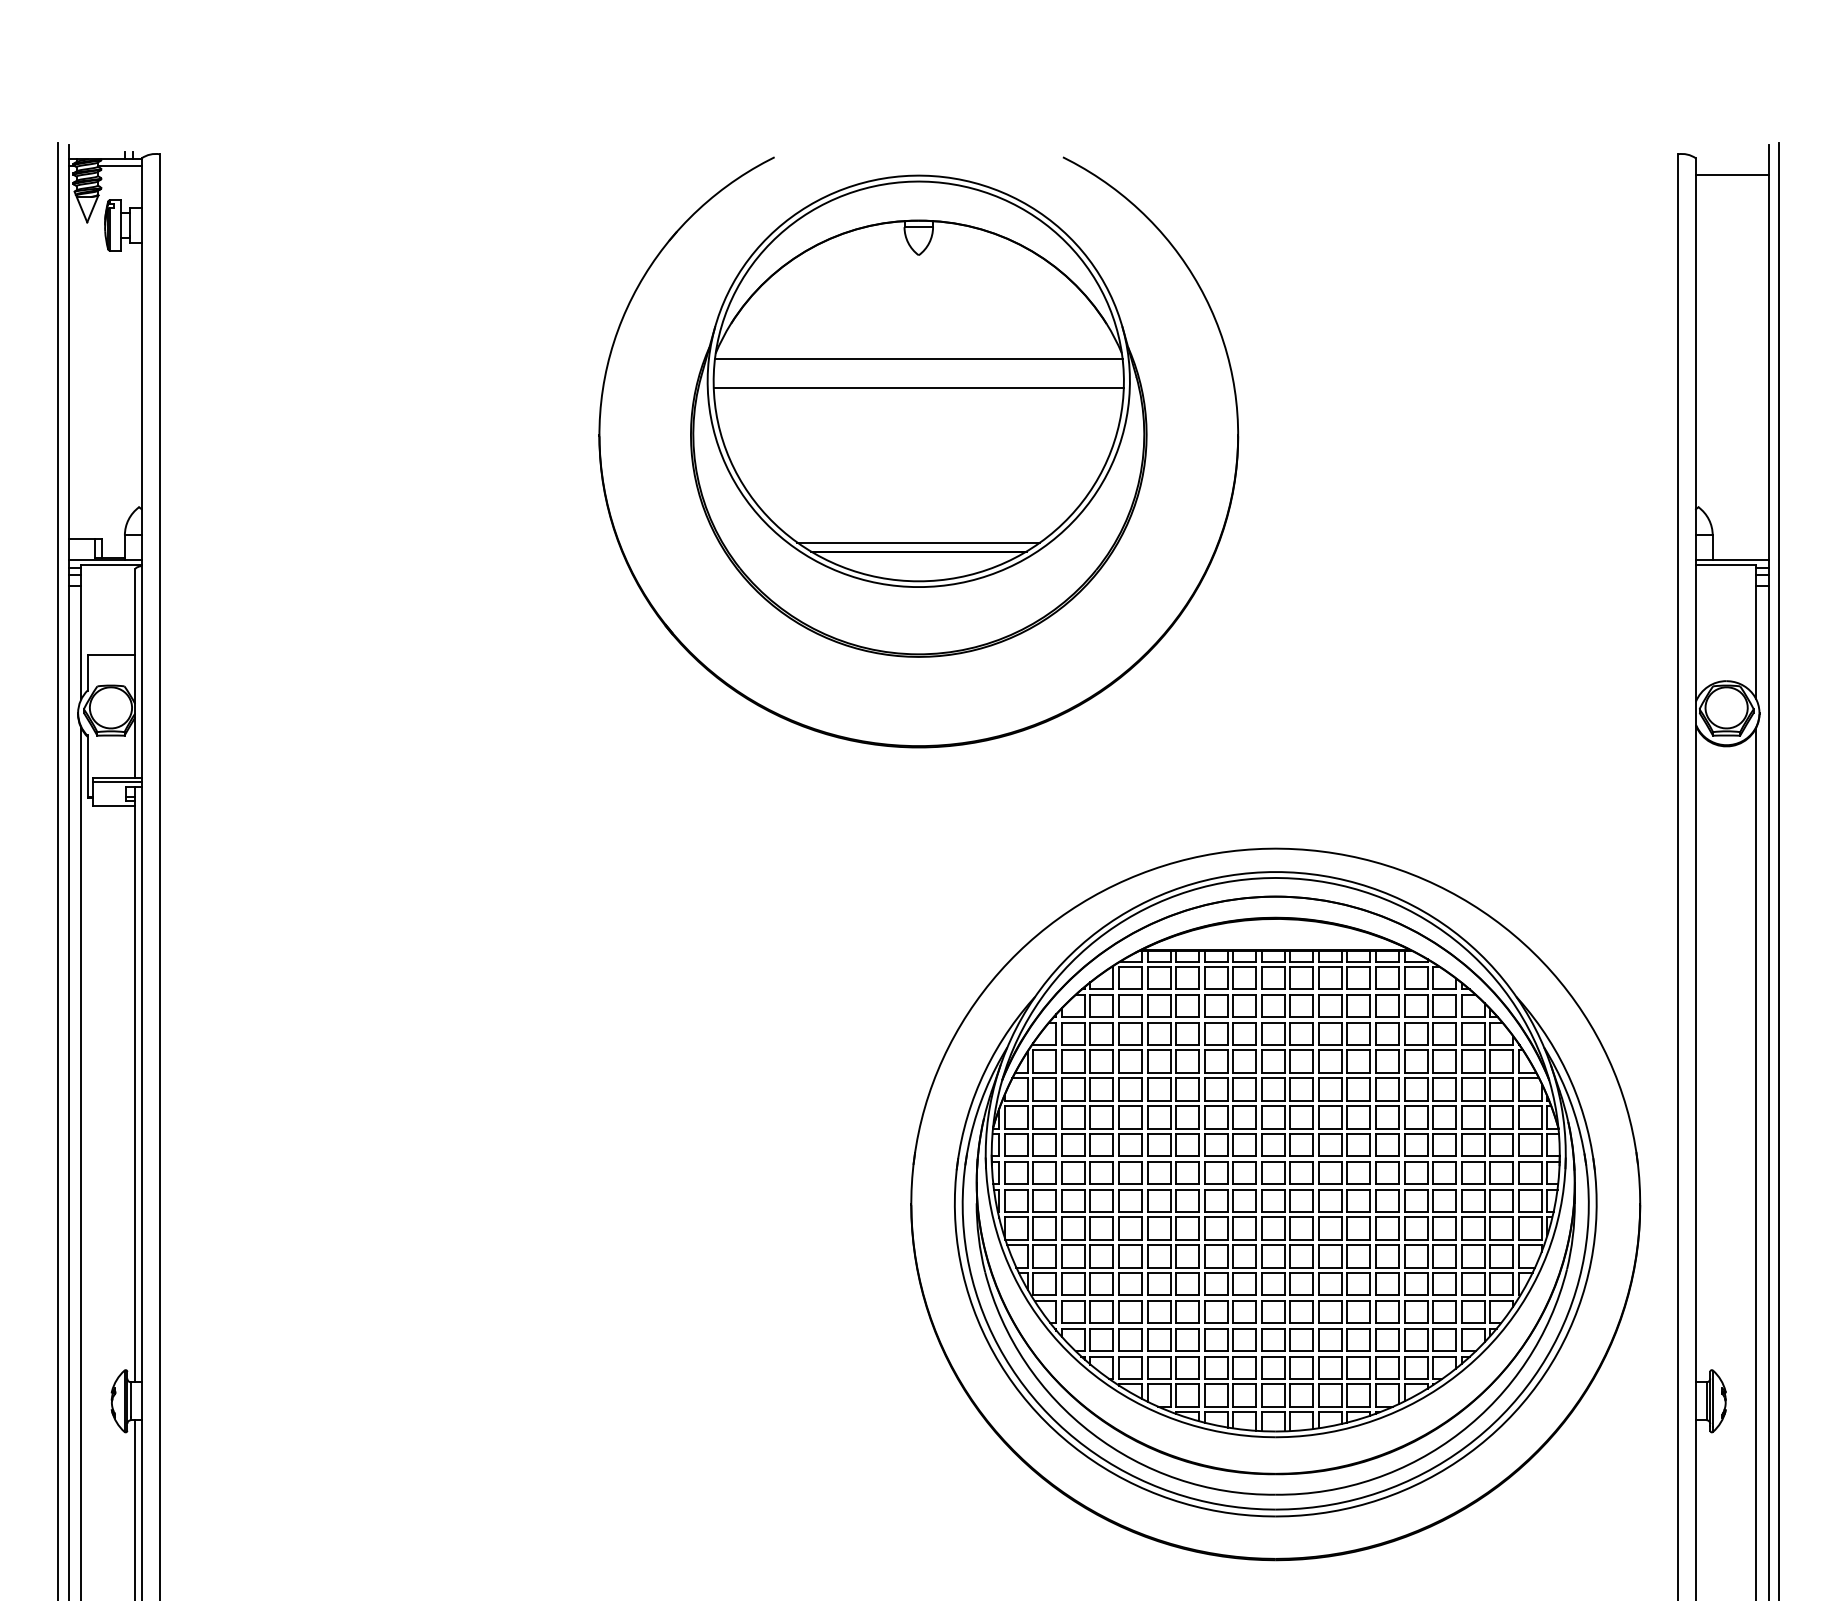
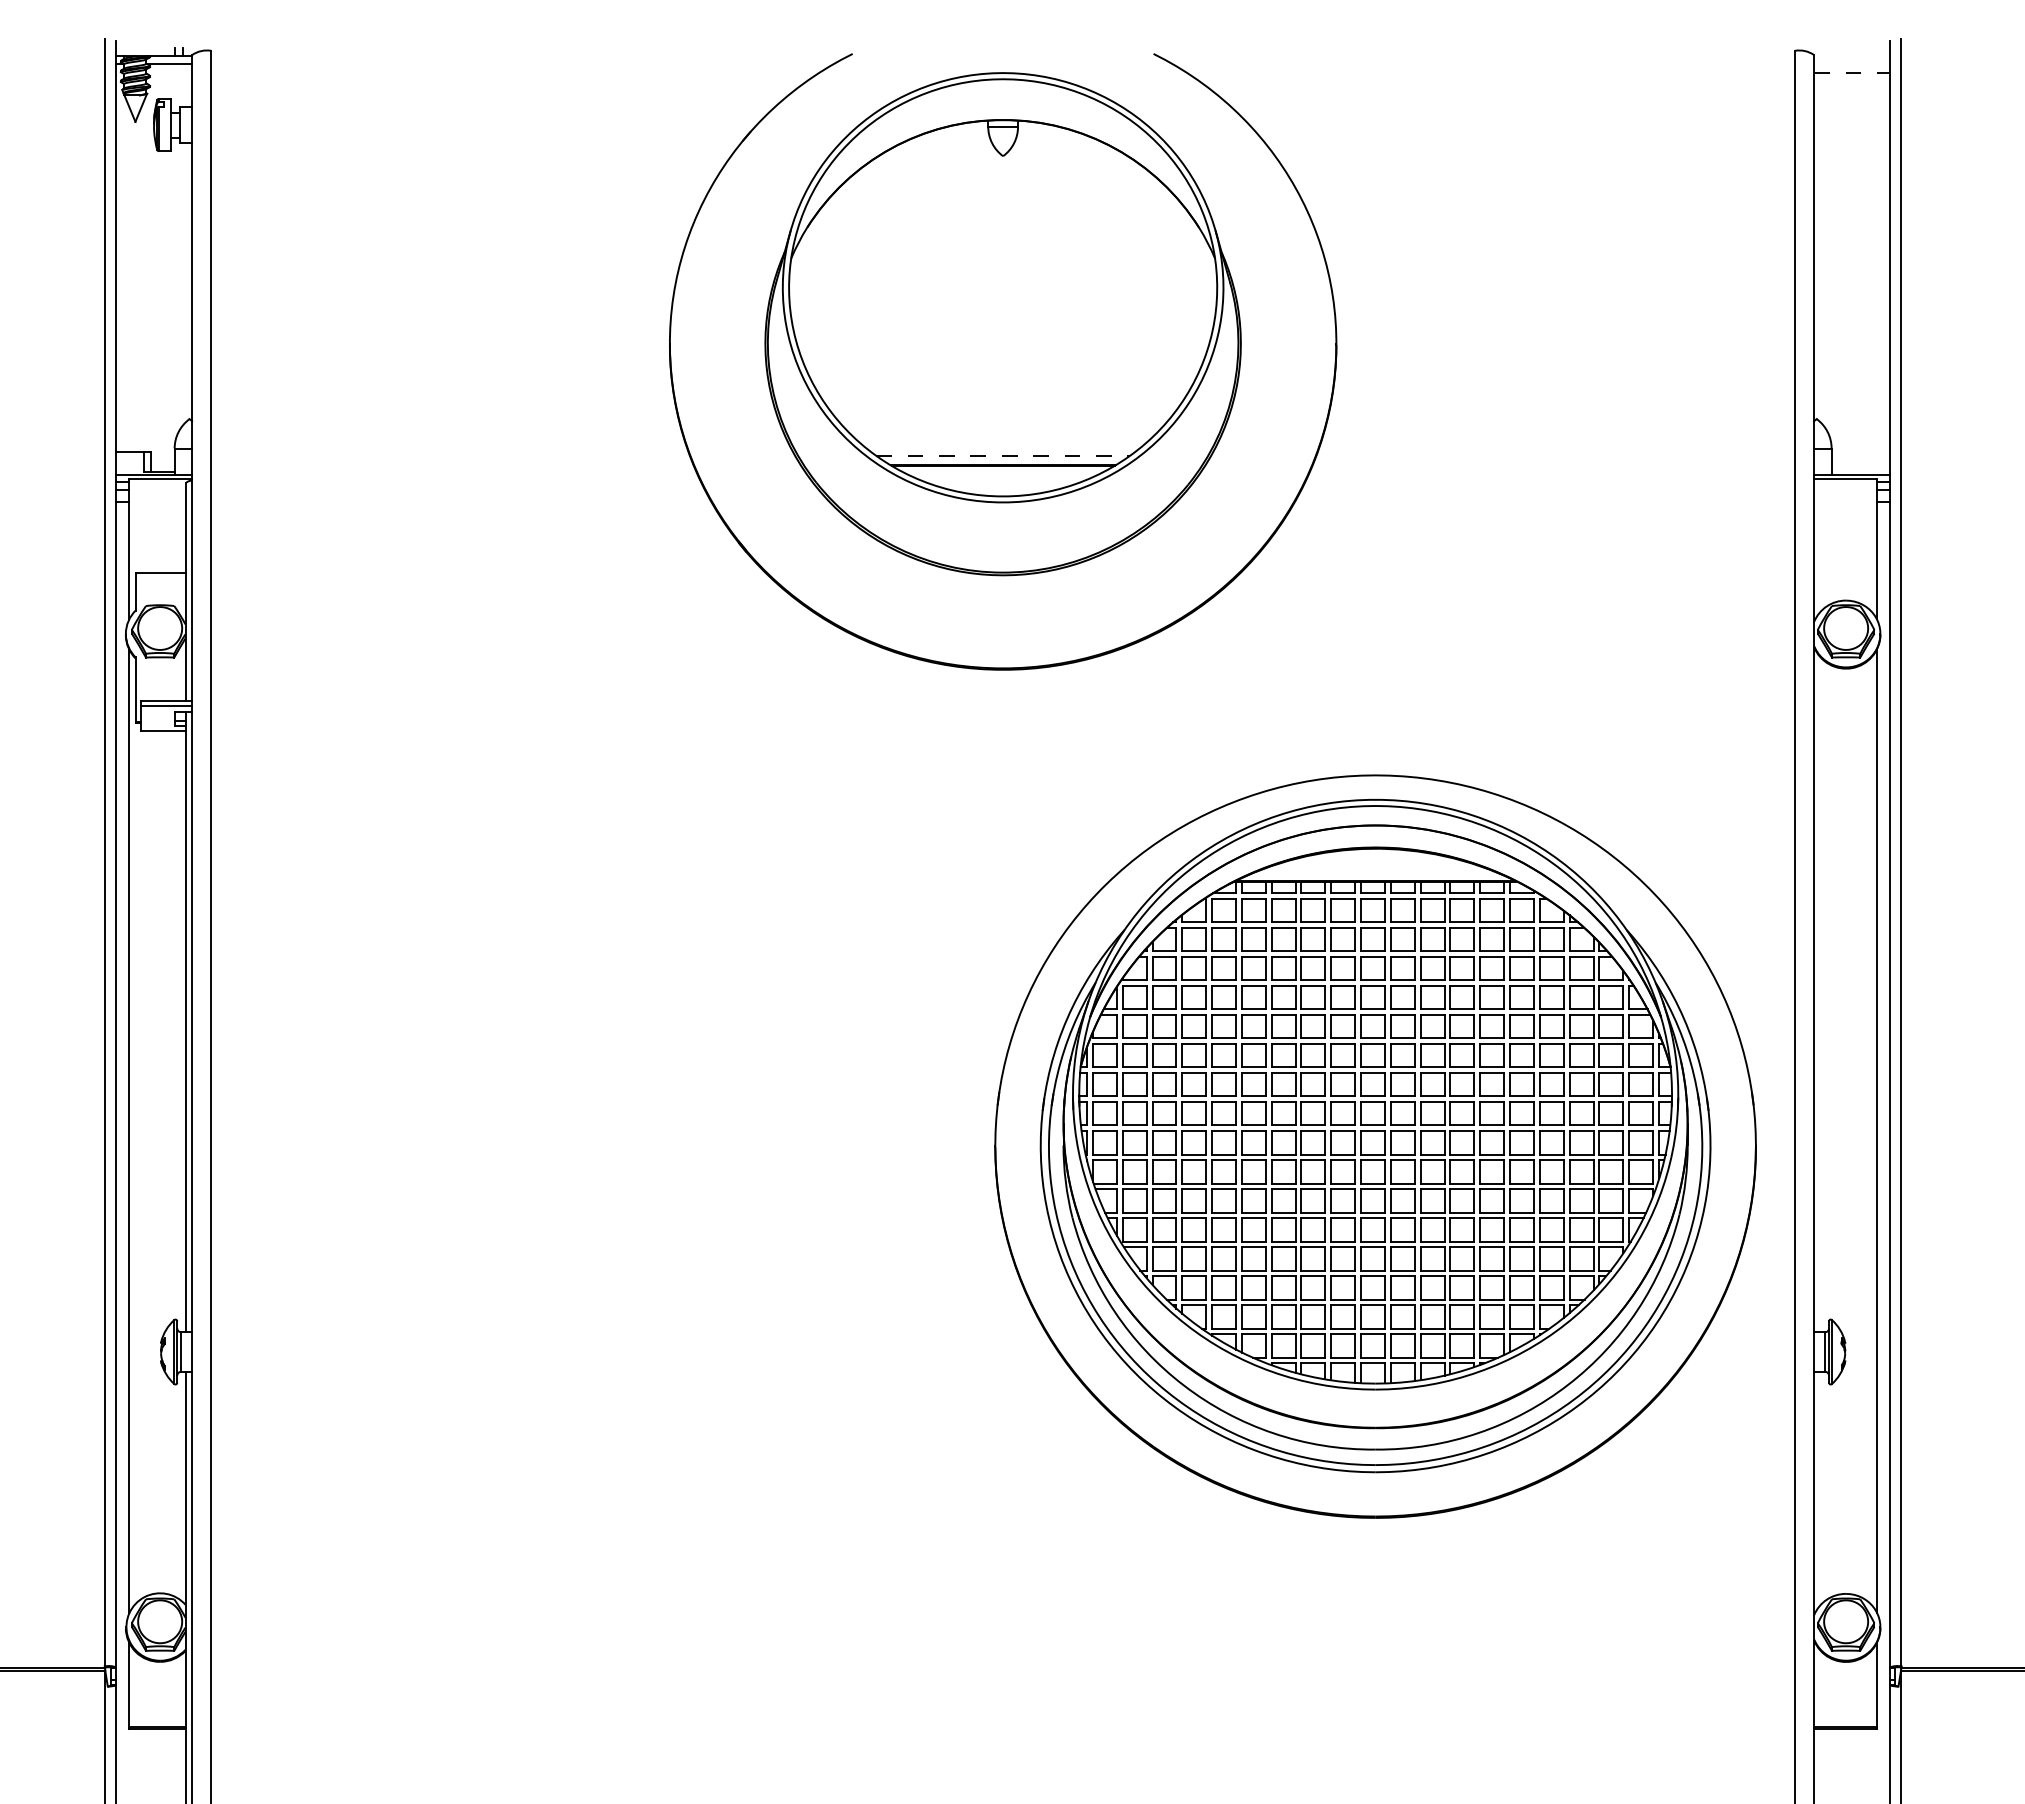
line: (1732, 175) -> (1852, 72), solid -> dashed
line: (918, 359) -> (1002, 264), removed
line: (919, 387) -> (1003, 294), removed
line: (919, 542) -> (1003, 455), solid -> dashed

